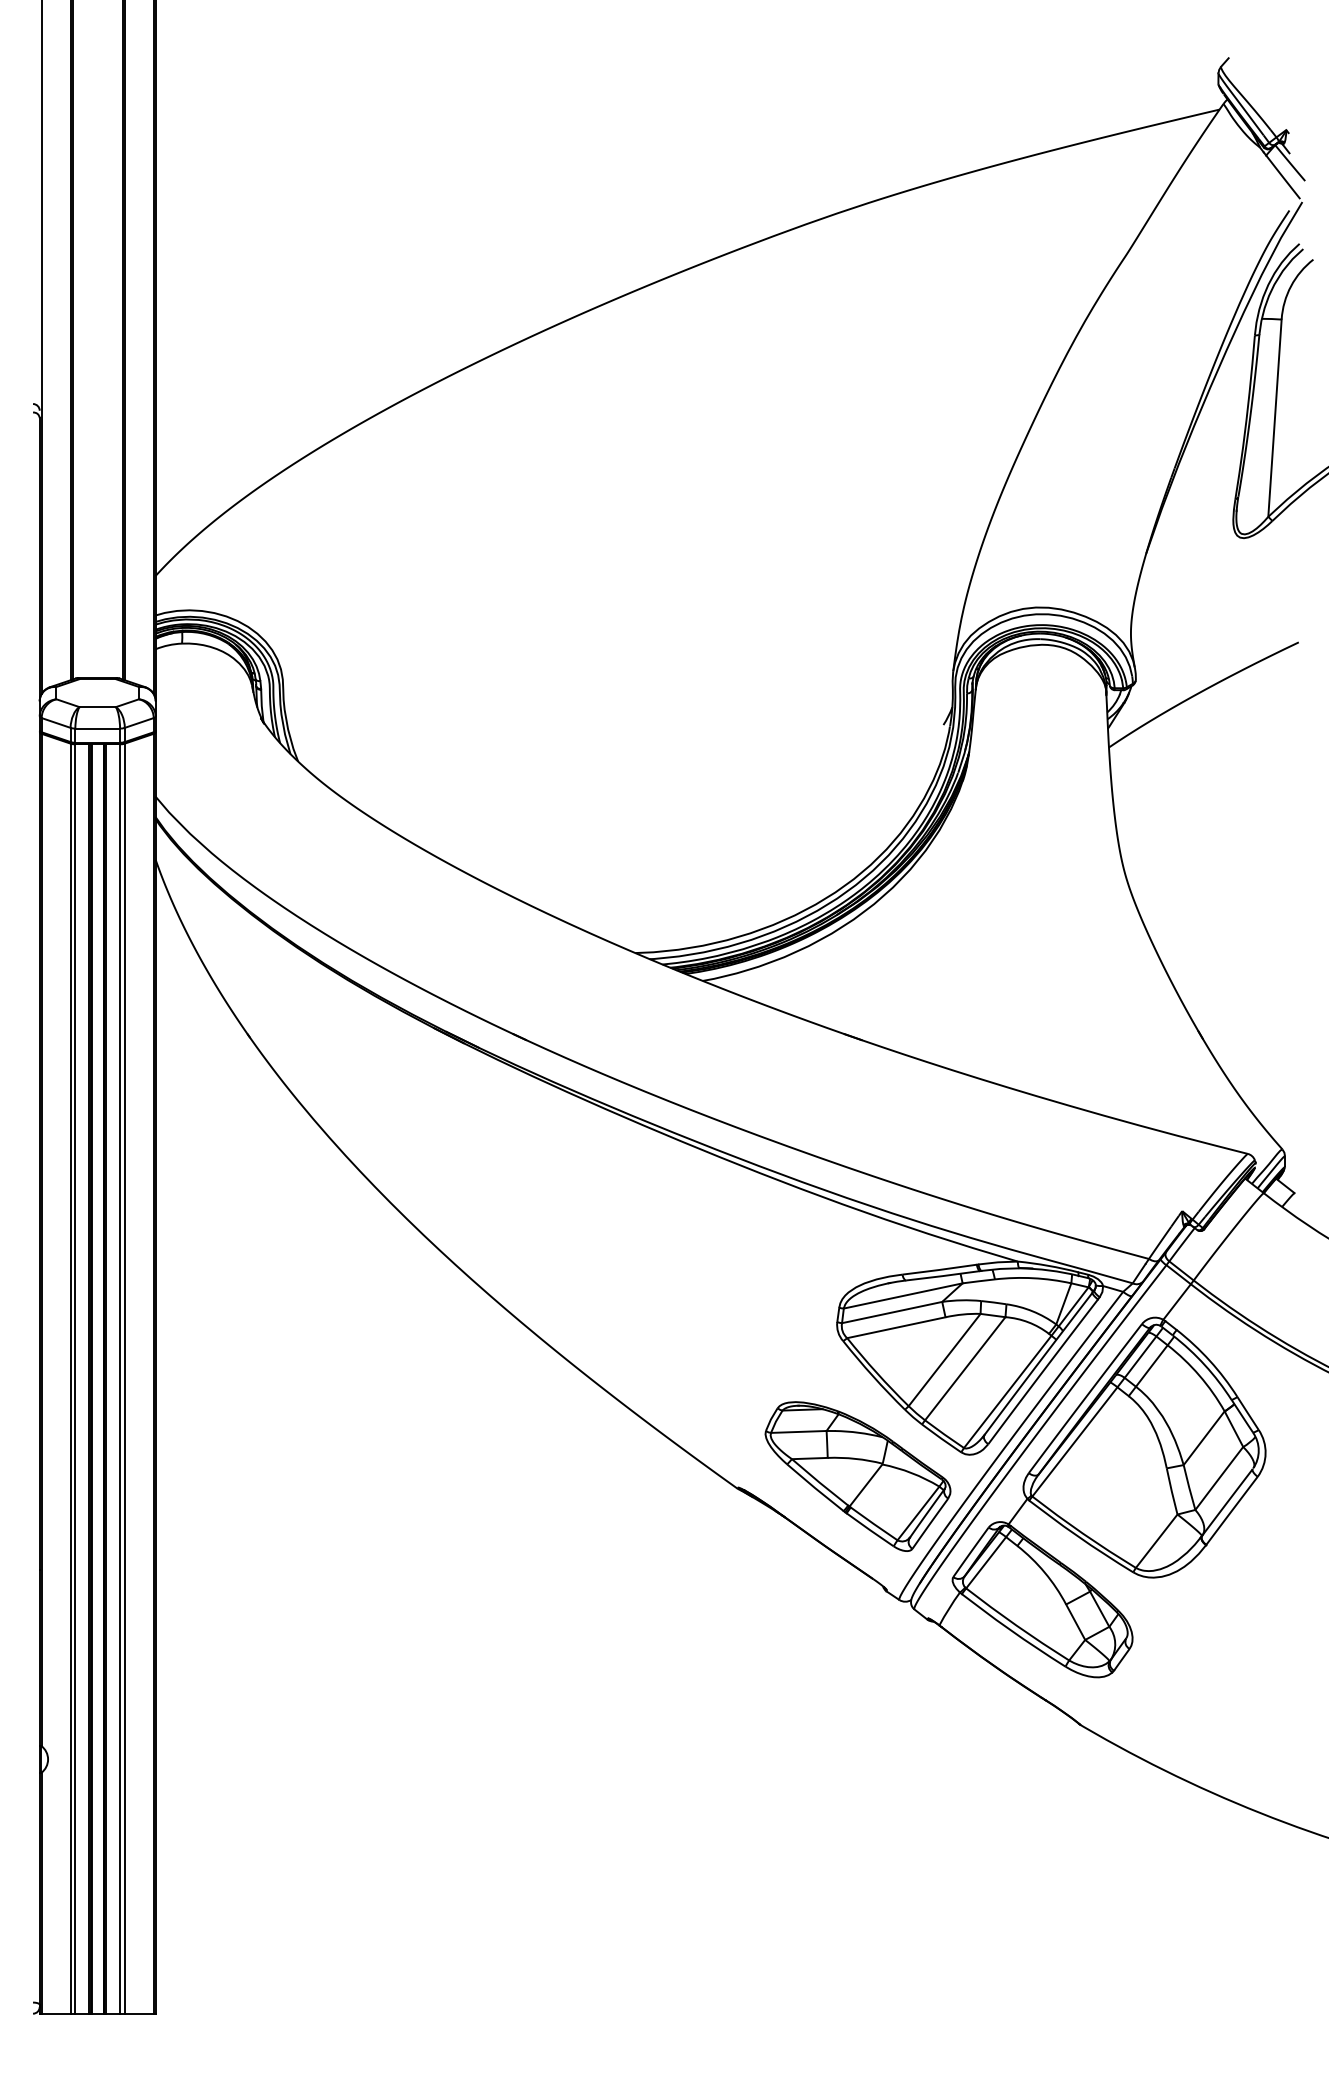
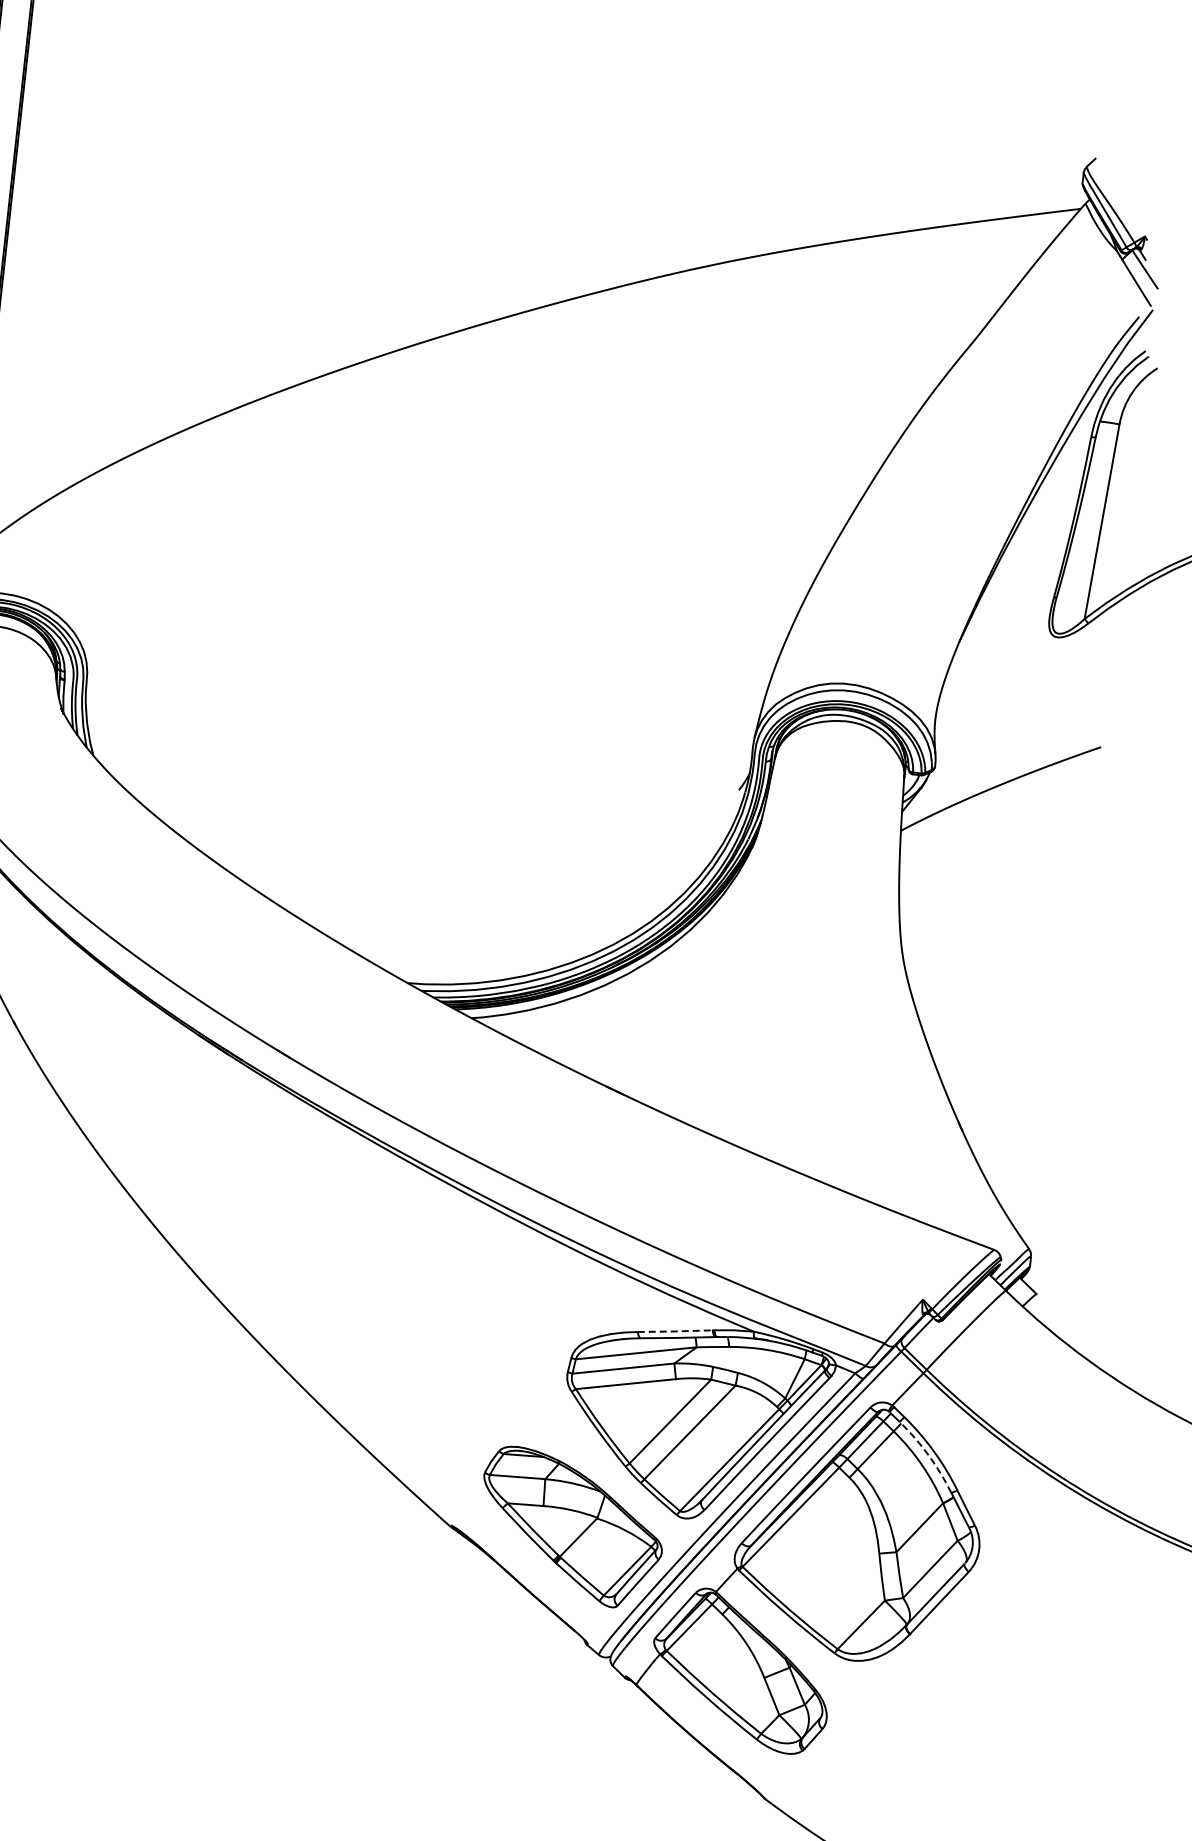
line: (939, 1269) -> (675, 1331), solid -> dashed
arc: (1204, 1365) -> (928, 1455), solid -> dashed

